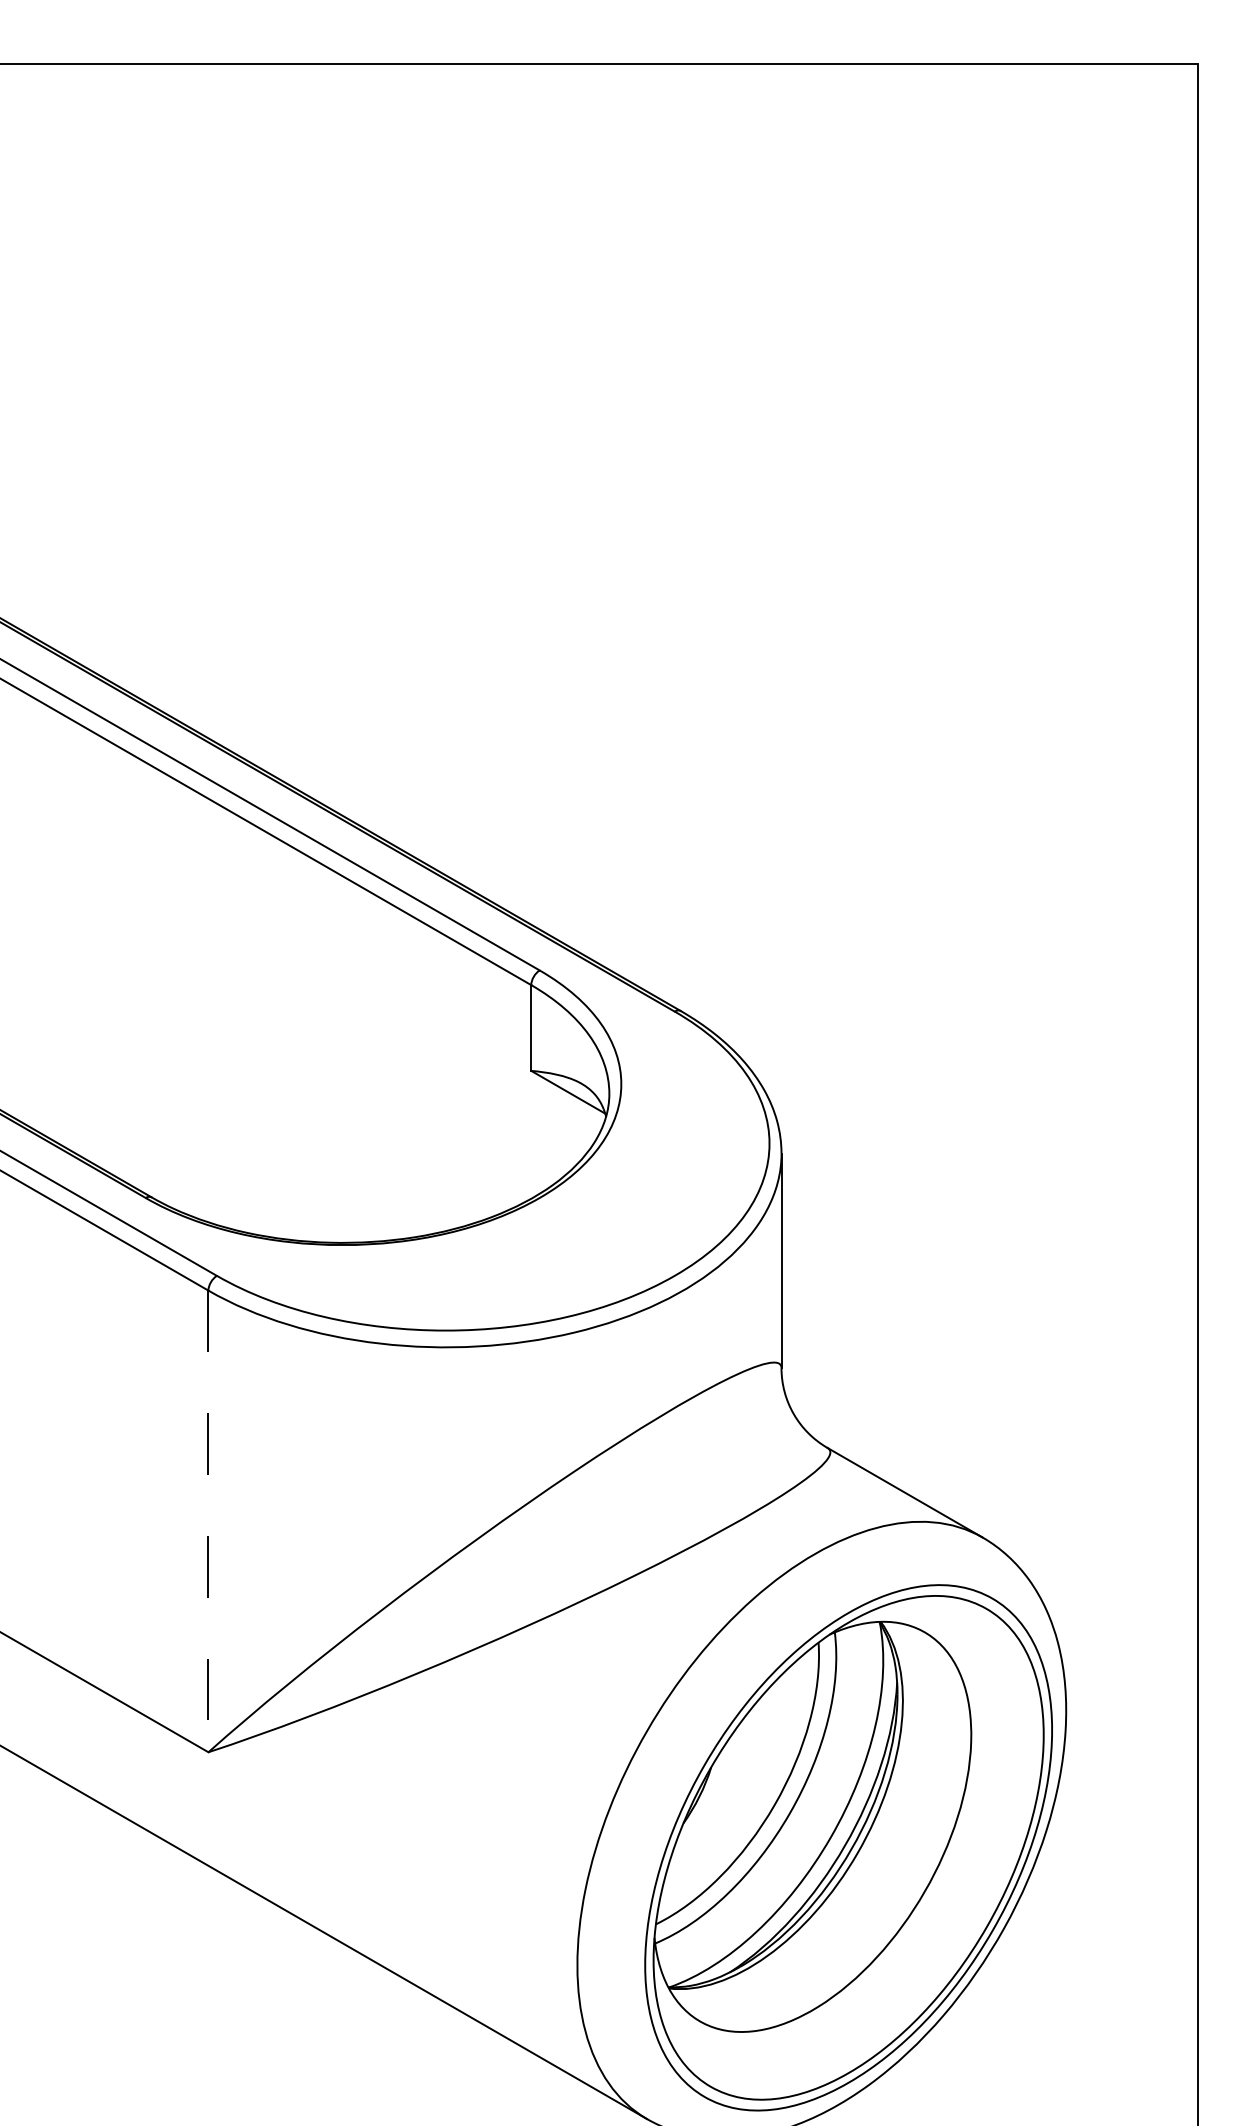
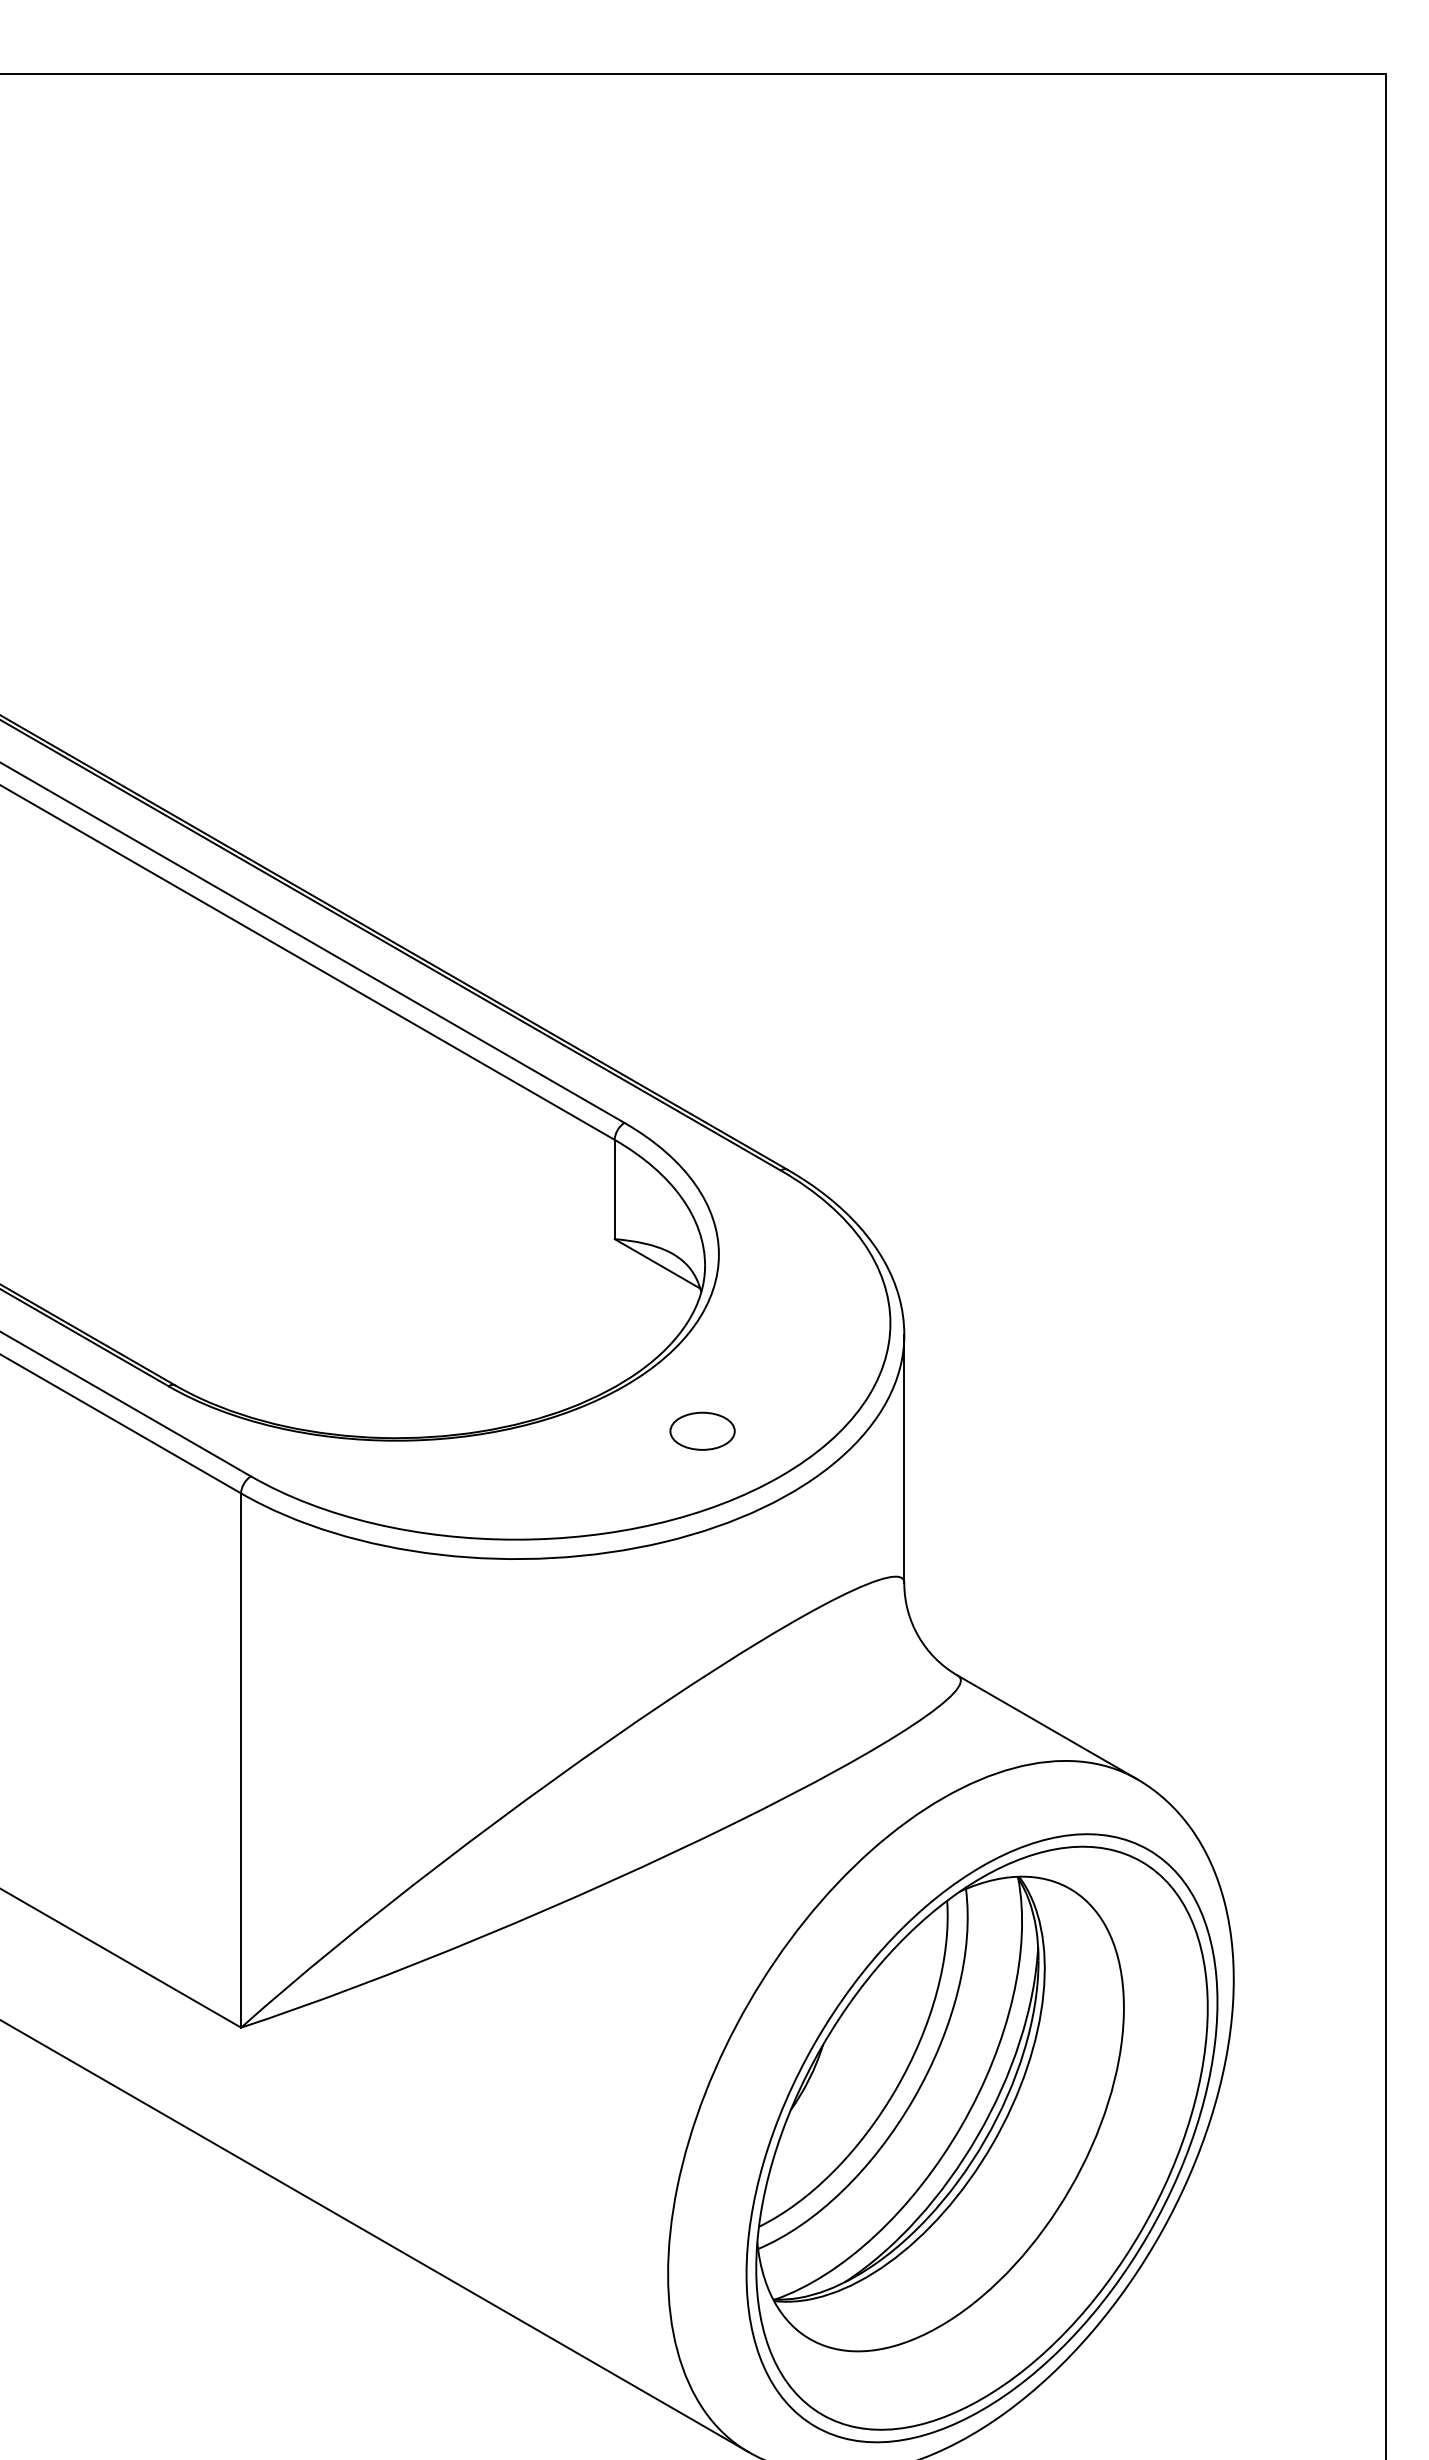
part: (607, 1236) -> (702, 1430), added
line: (208, 1522) -> (241, 1761), dashed -> solid

